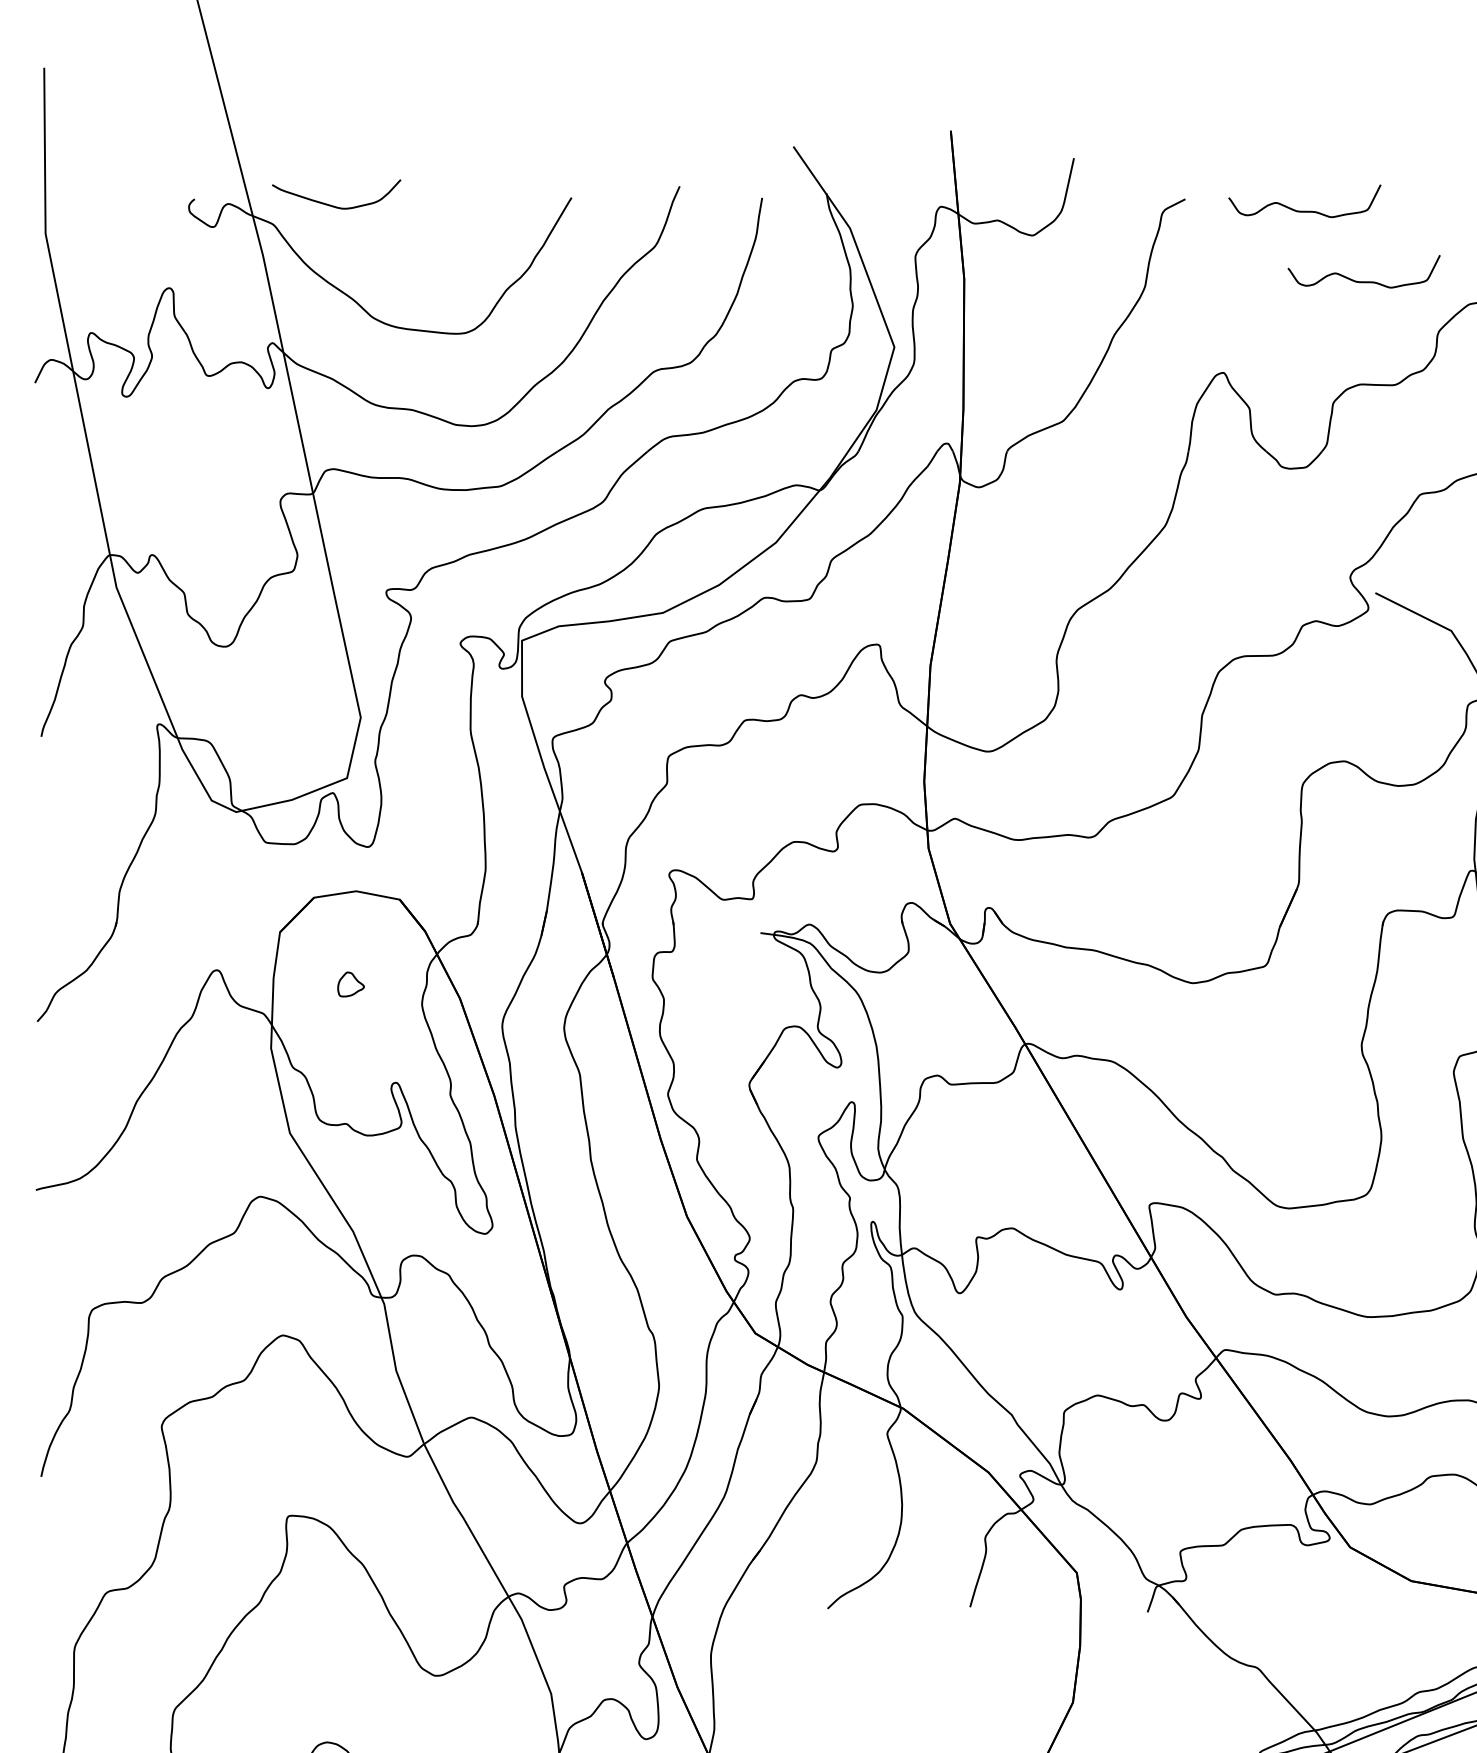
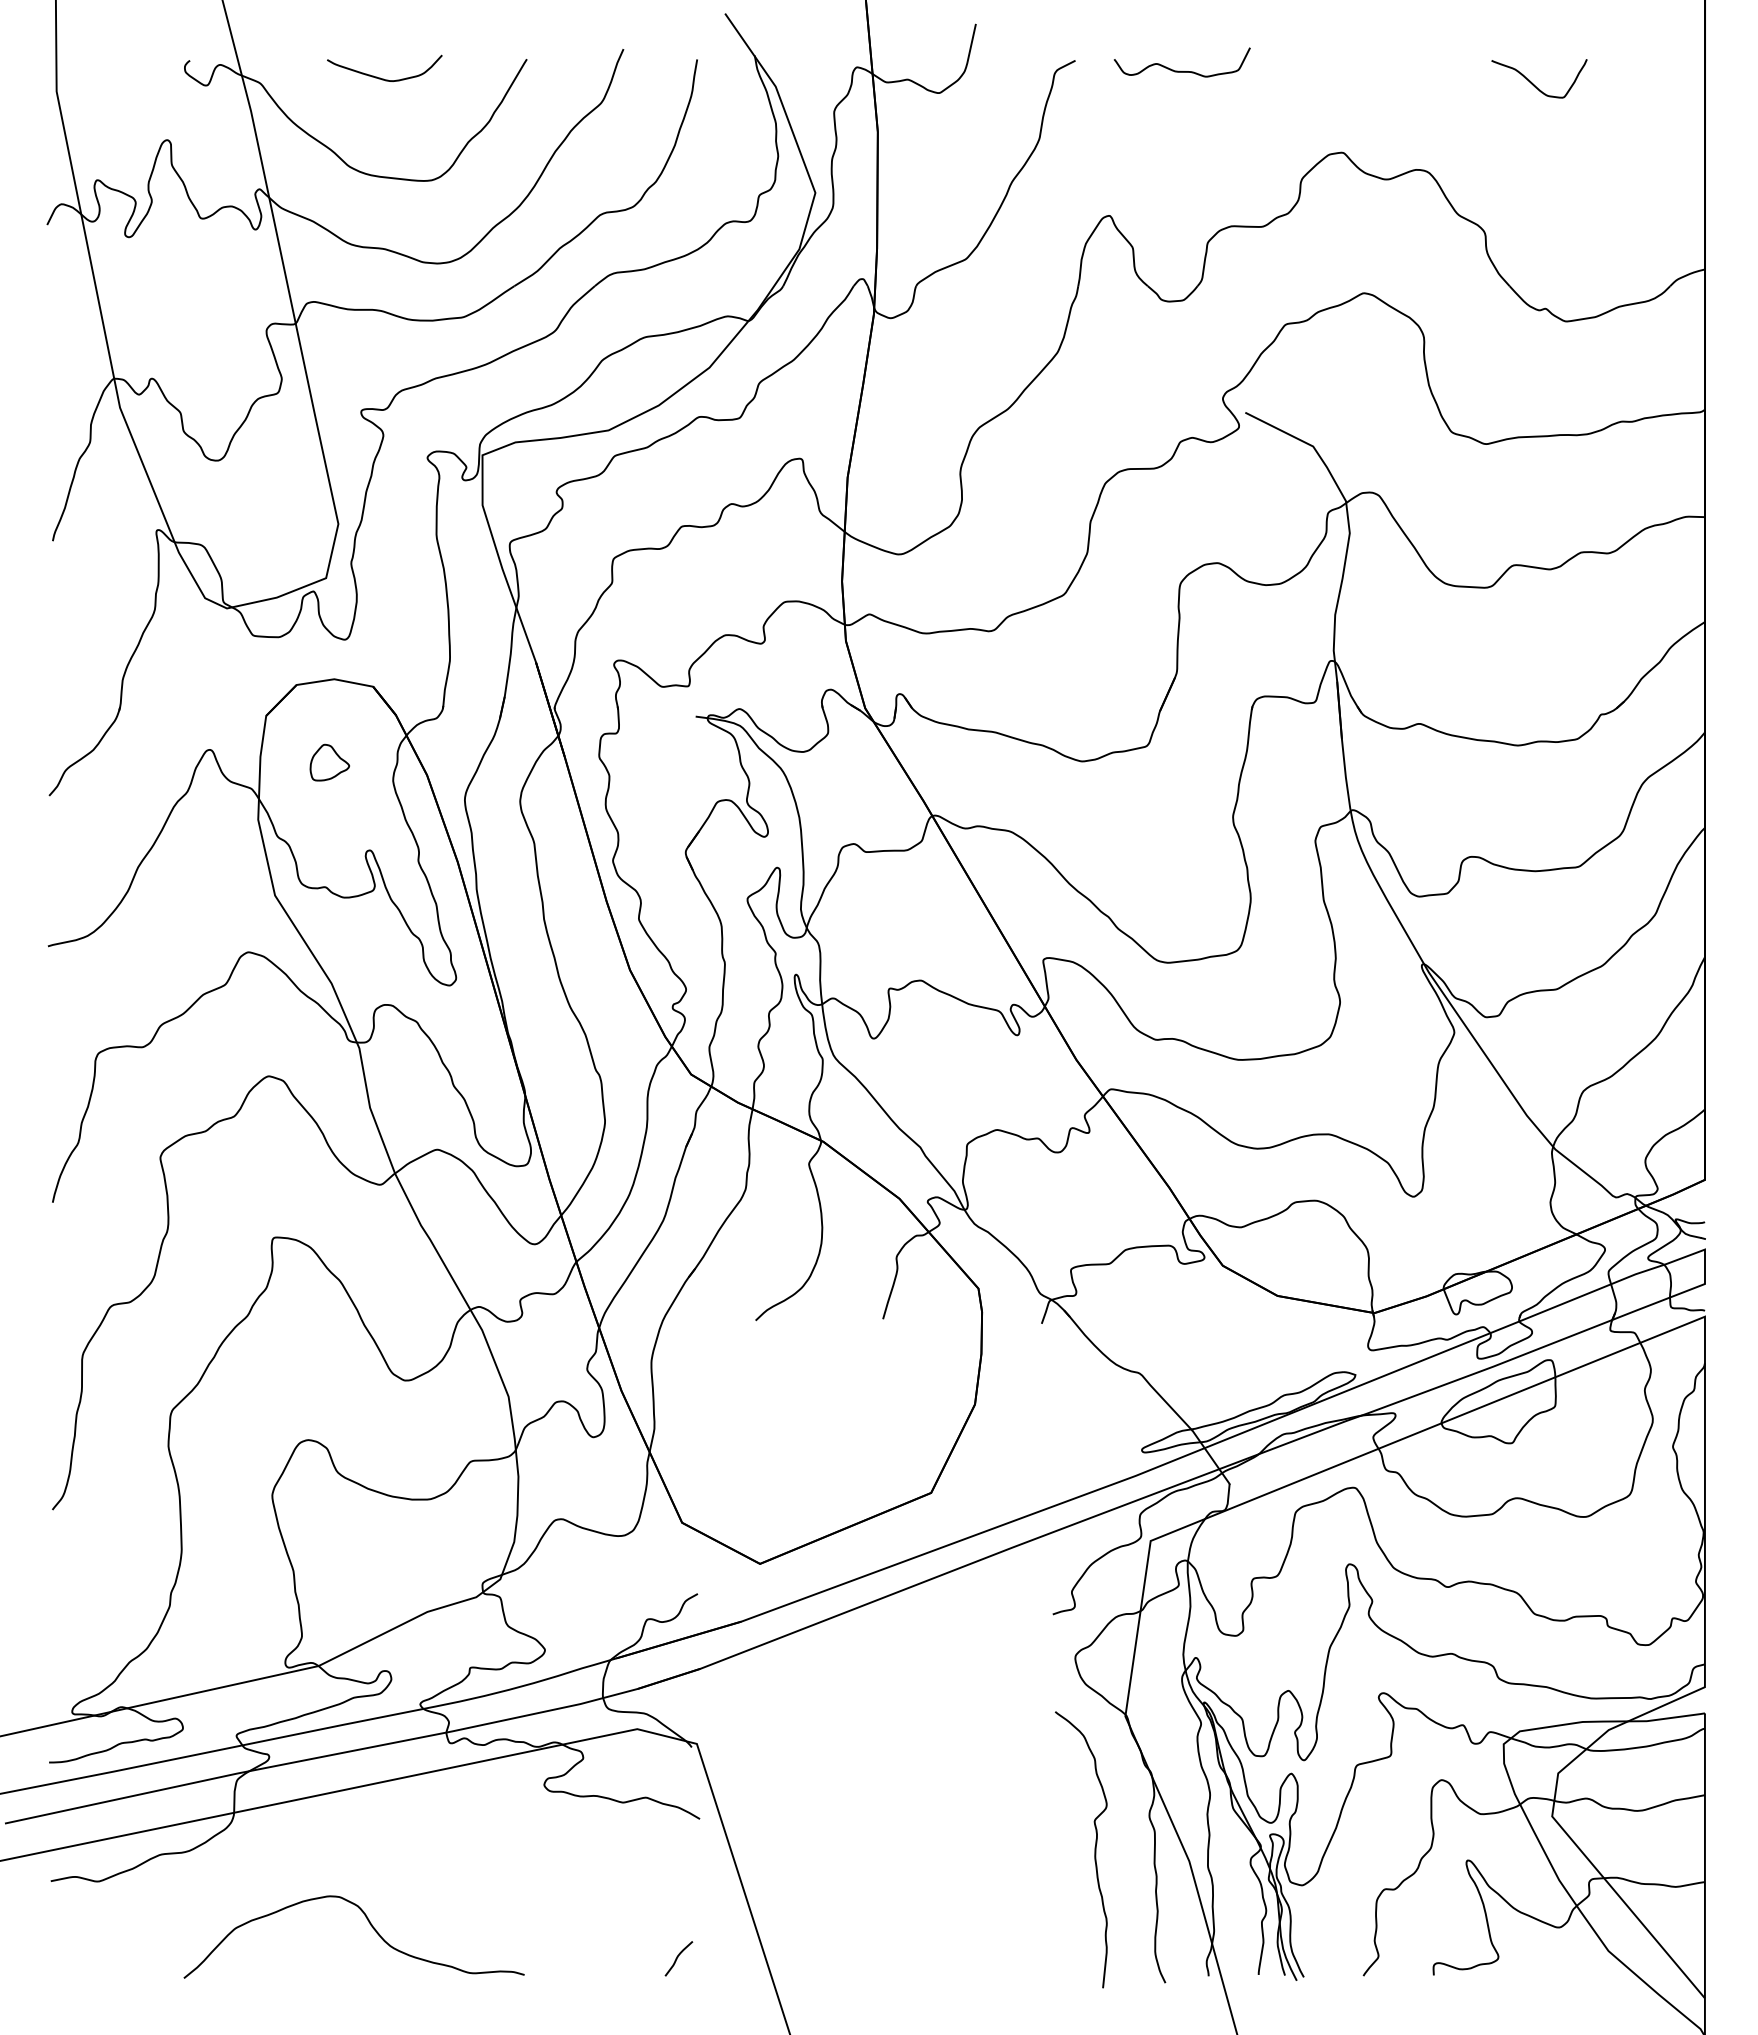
curve: (331, 204) -> (380, 77), moved
curve: (1361, 280) -> (1232, 133), removed
part: (350, 984) -> (329, 762), size x1.67

